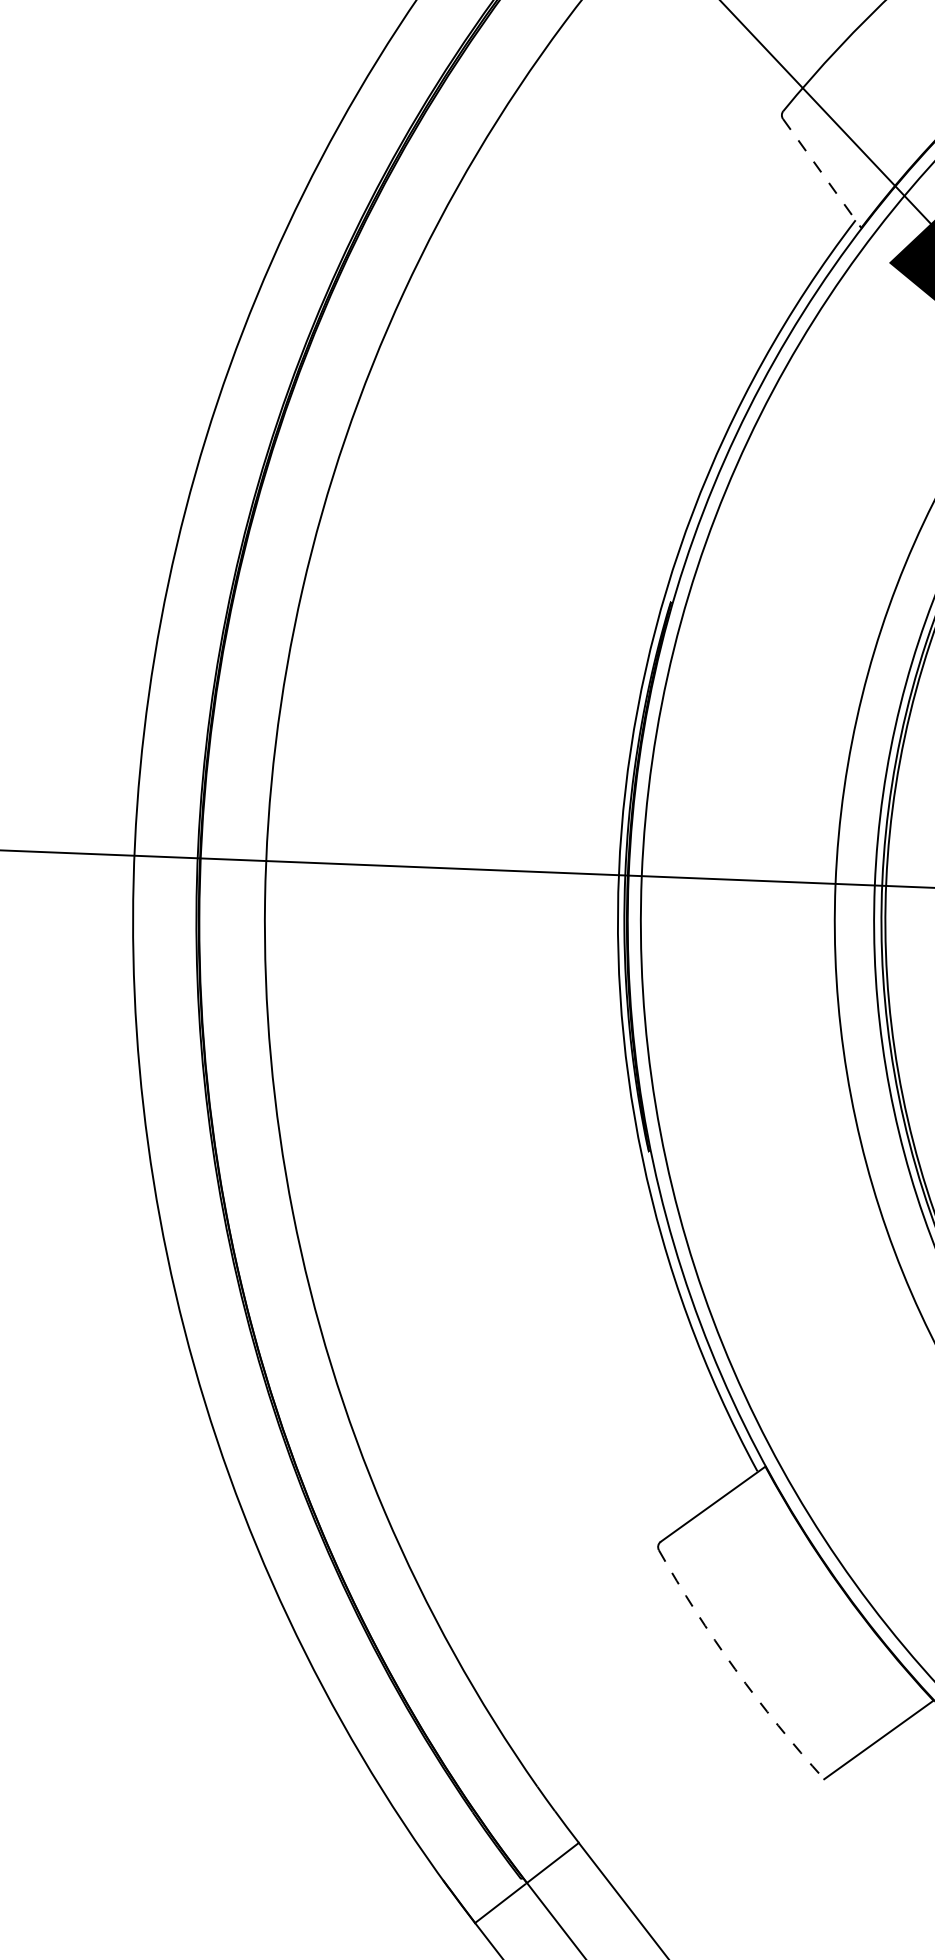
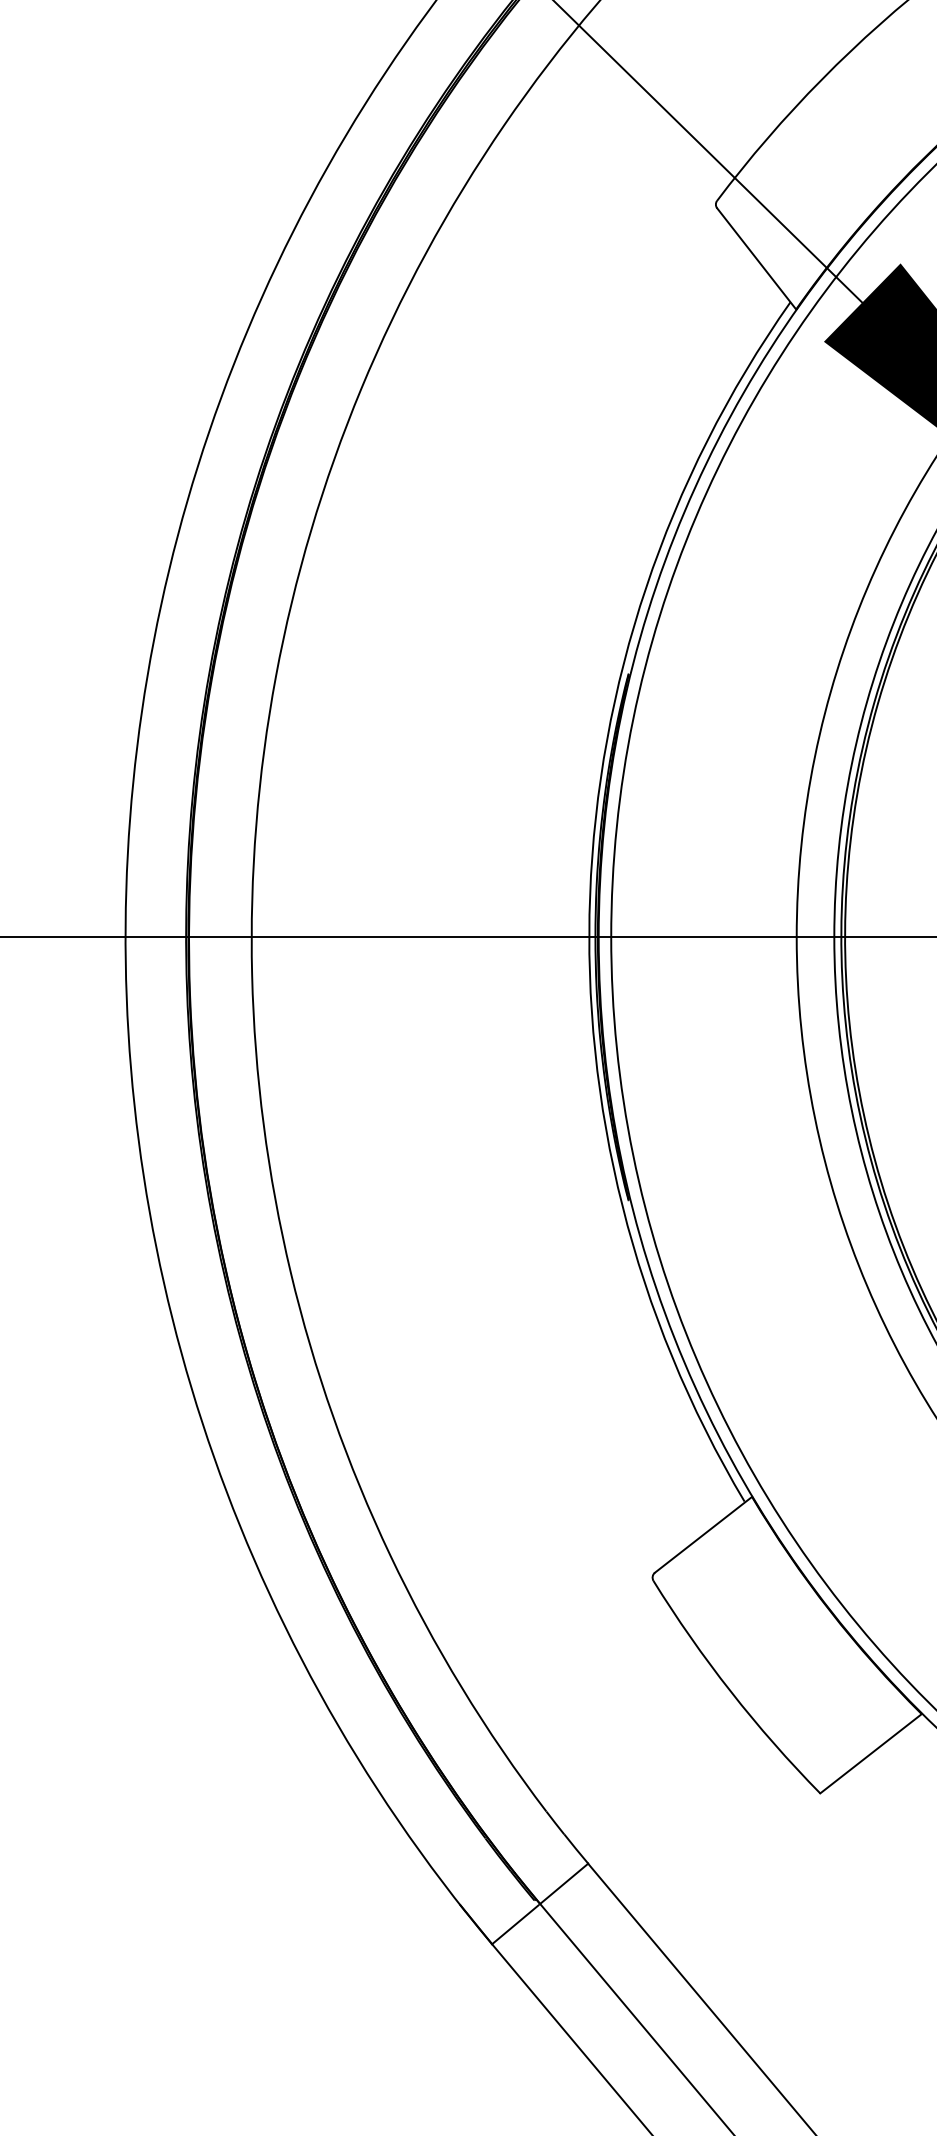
line: (823, 174) -> (757, 259), dashed -> solid
arc: (735, 1669) -> (731, 1691), dashed -> solid

